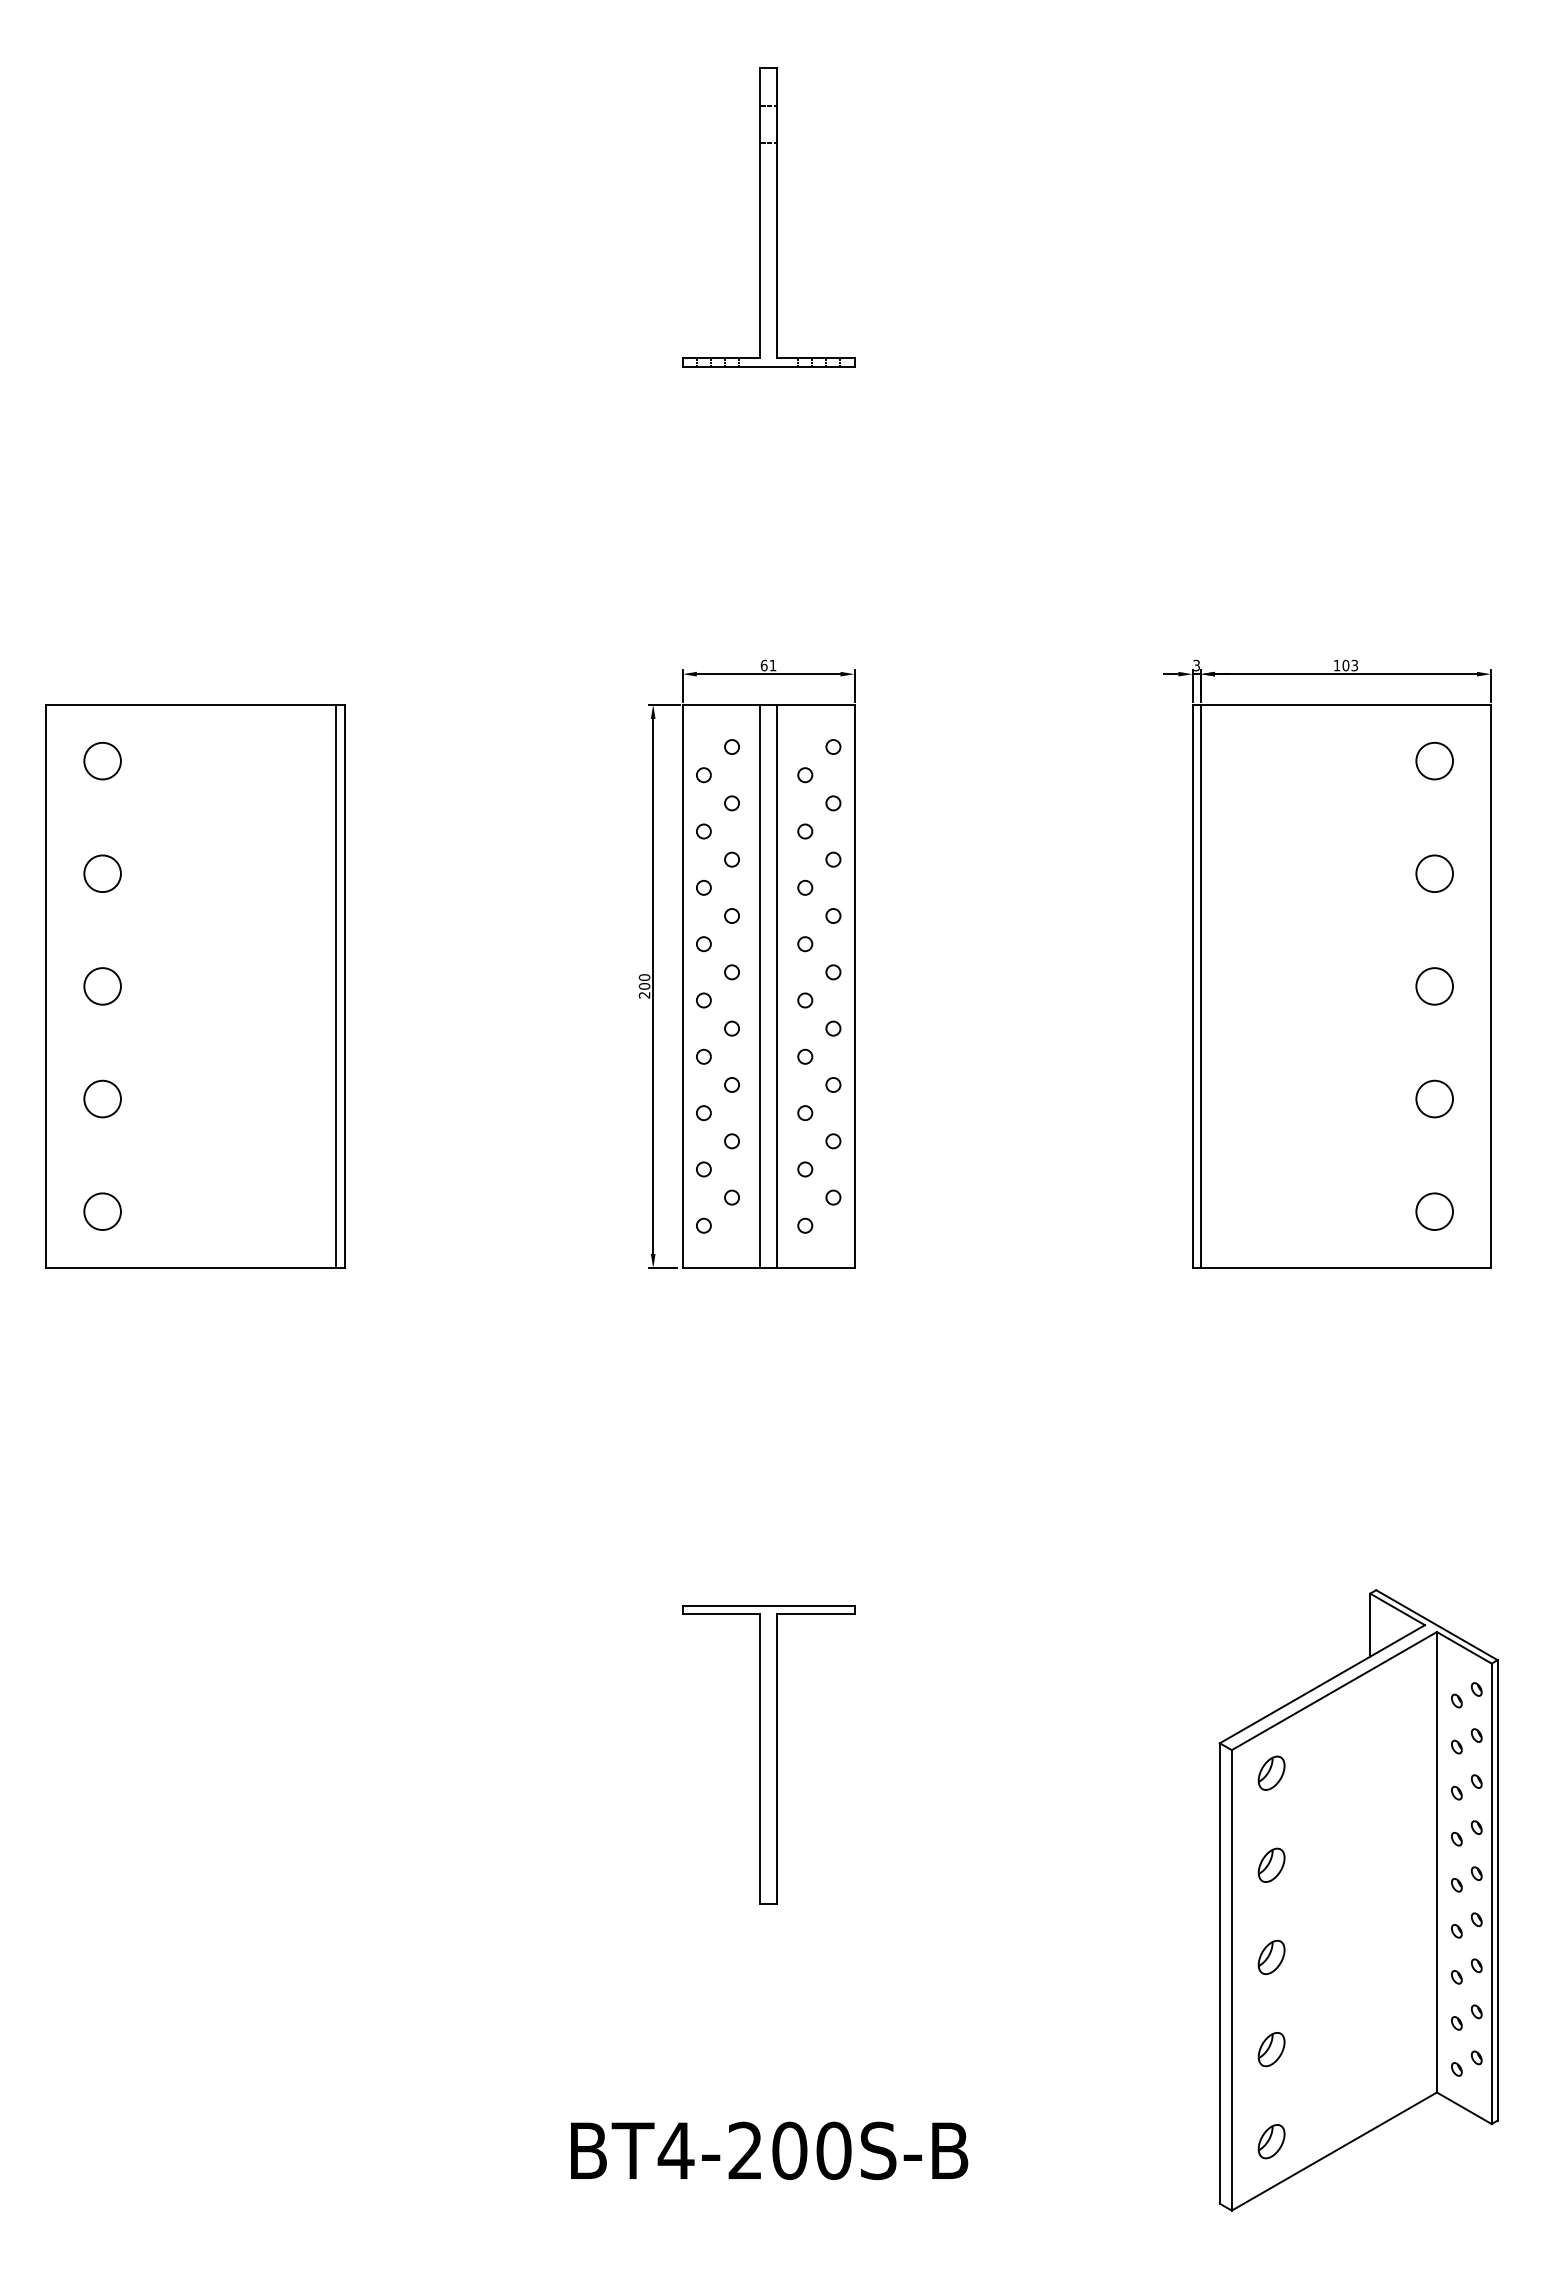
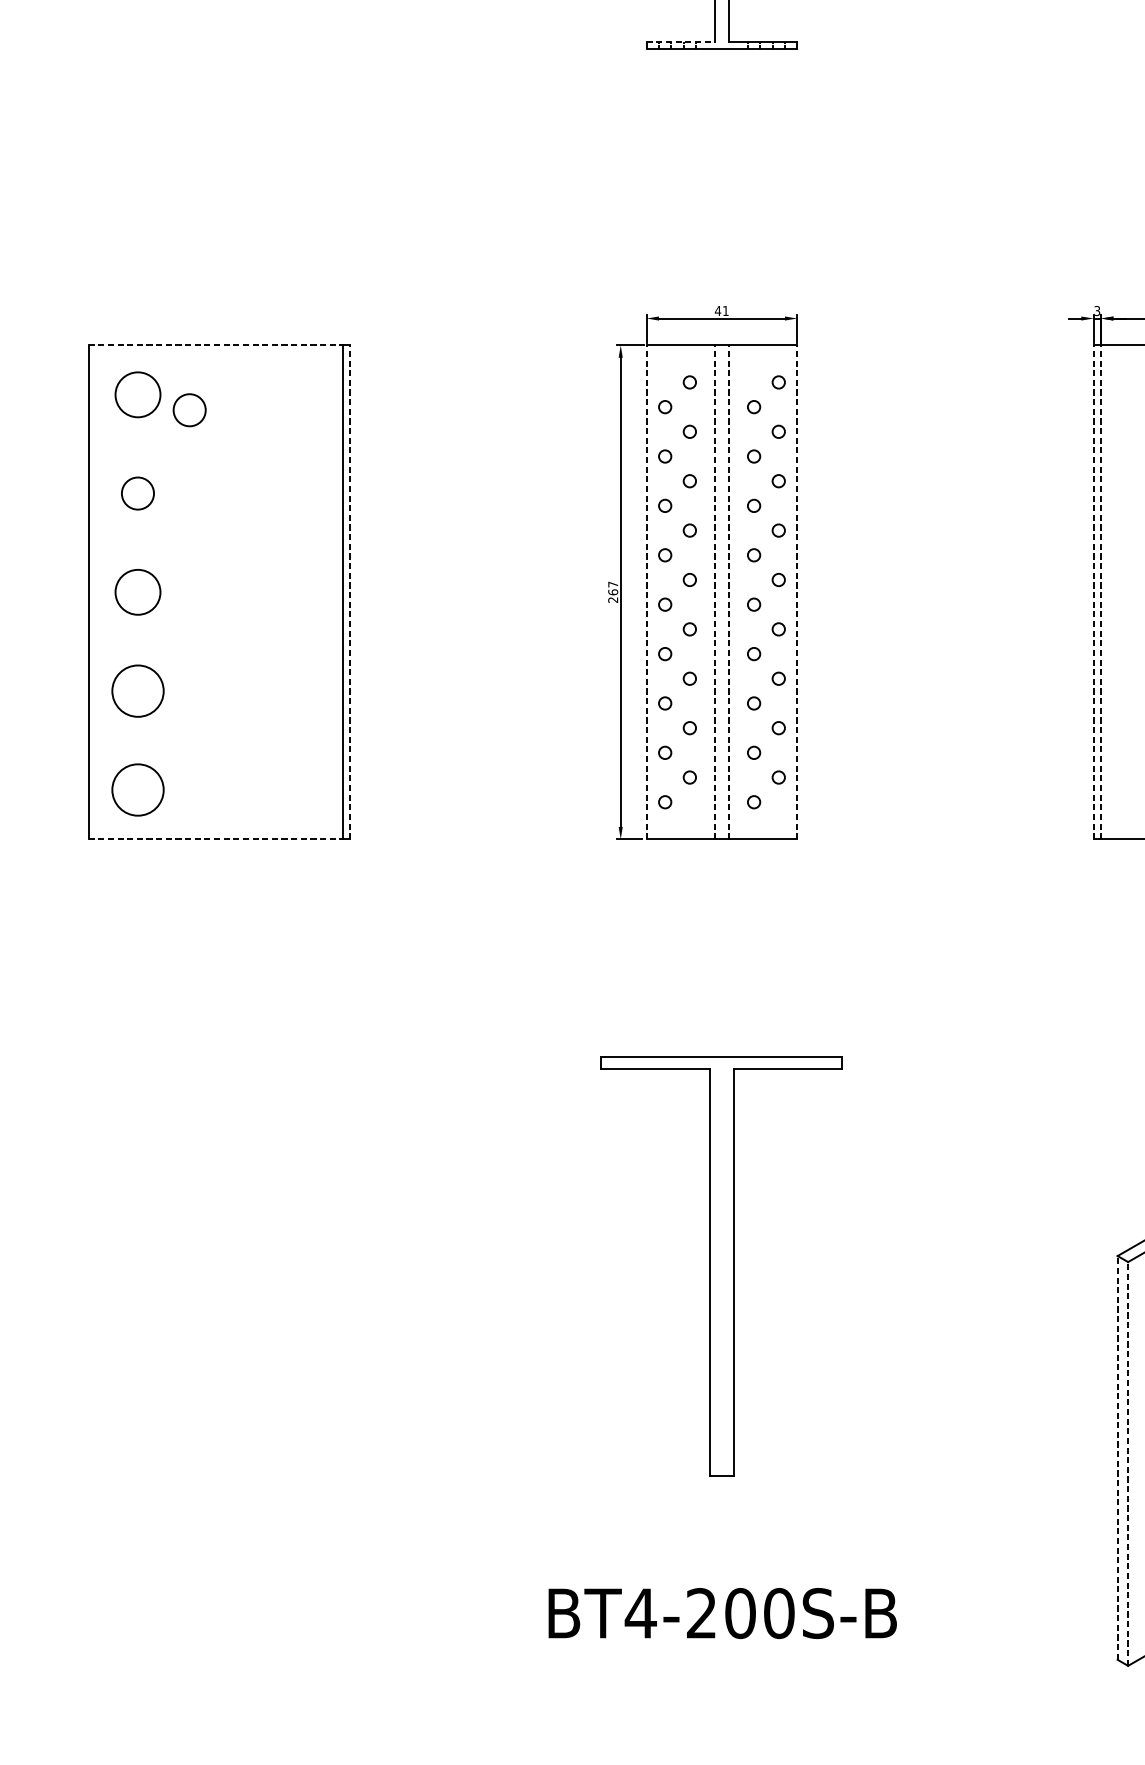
line: (721, 358) -> (680, 41), solid -> dashed
text: (763, 665) -> (717, 310), 61 -> 41
line: (191, 704) -> (215, 345), solid -> dashed
circle: (102, 760) -> (137, 394), size x1.4
circle: (161, 778) -> (189, 410), added
text: (644, 981) -> (613, 588), 200 -> 267
circle: (102, 986) -> (137, 592), size x1.4
line: (344, 986) -> (350, 592), solid -> dashed
line: (682, 986) -> (646, 592), solid -> dashed
line: (760, 986) -> (714, 592), solid -> dashed
line: (777, 986) -> (729, 592), solid -> dashed
line: (854, 986) -> (797, 592), solid -> dashed
line: (1192, 986) -> (1093, 592), solid -> dashed
line: (1200, 986) -> (1100, 592), solid -> dashed
circle: (102, 1098) -> (137, 690), size x1.6
circle: (102, 1211) -> (137, 789), size x1.6
line: (191, 1268) -> (215, 839), solid -> dashed
part: (768, 1754) -> (721, 1265), size x1.6
line: (1219, 1973) -> (1117, 1457), solid -> dashed
line: (1231, 1979) -> (1127, 1463), solid -> dashed

